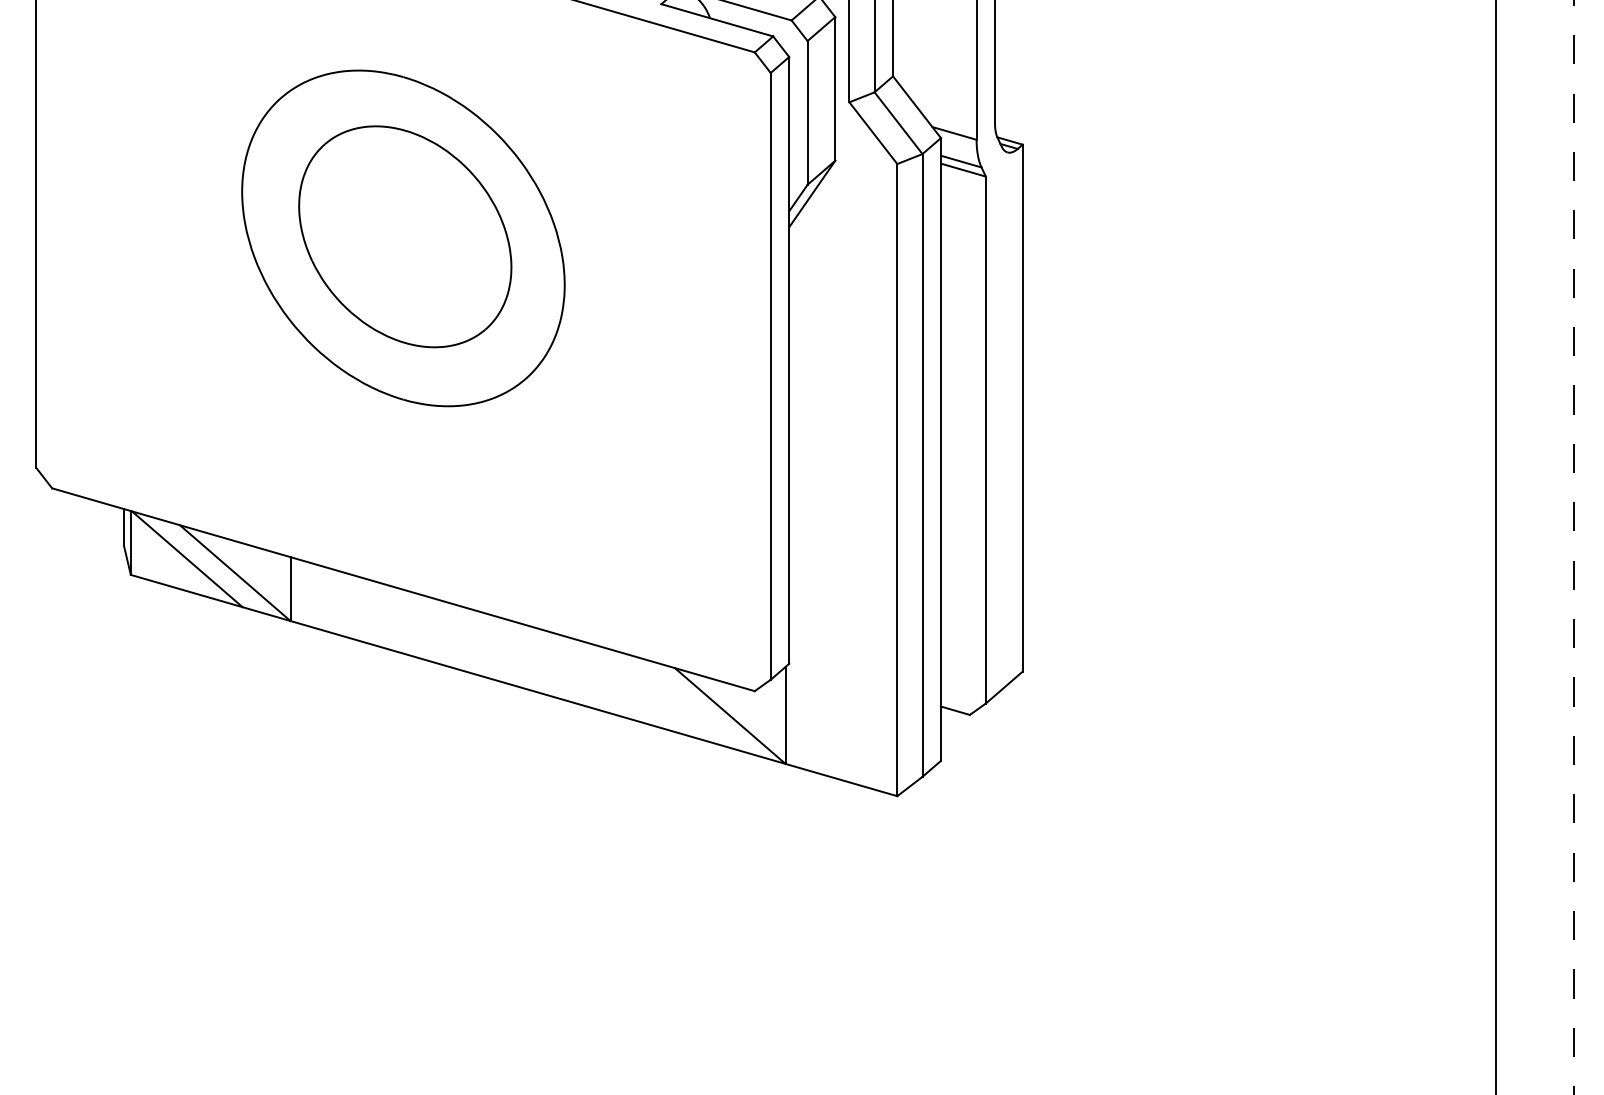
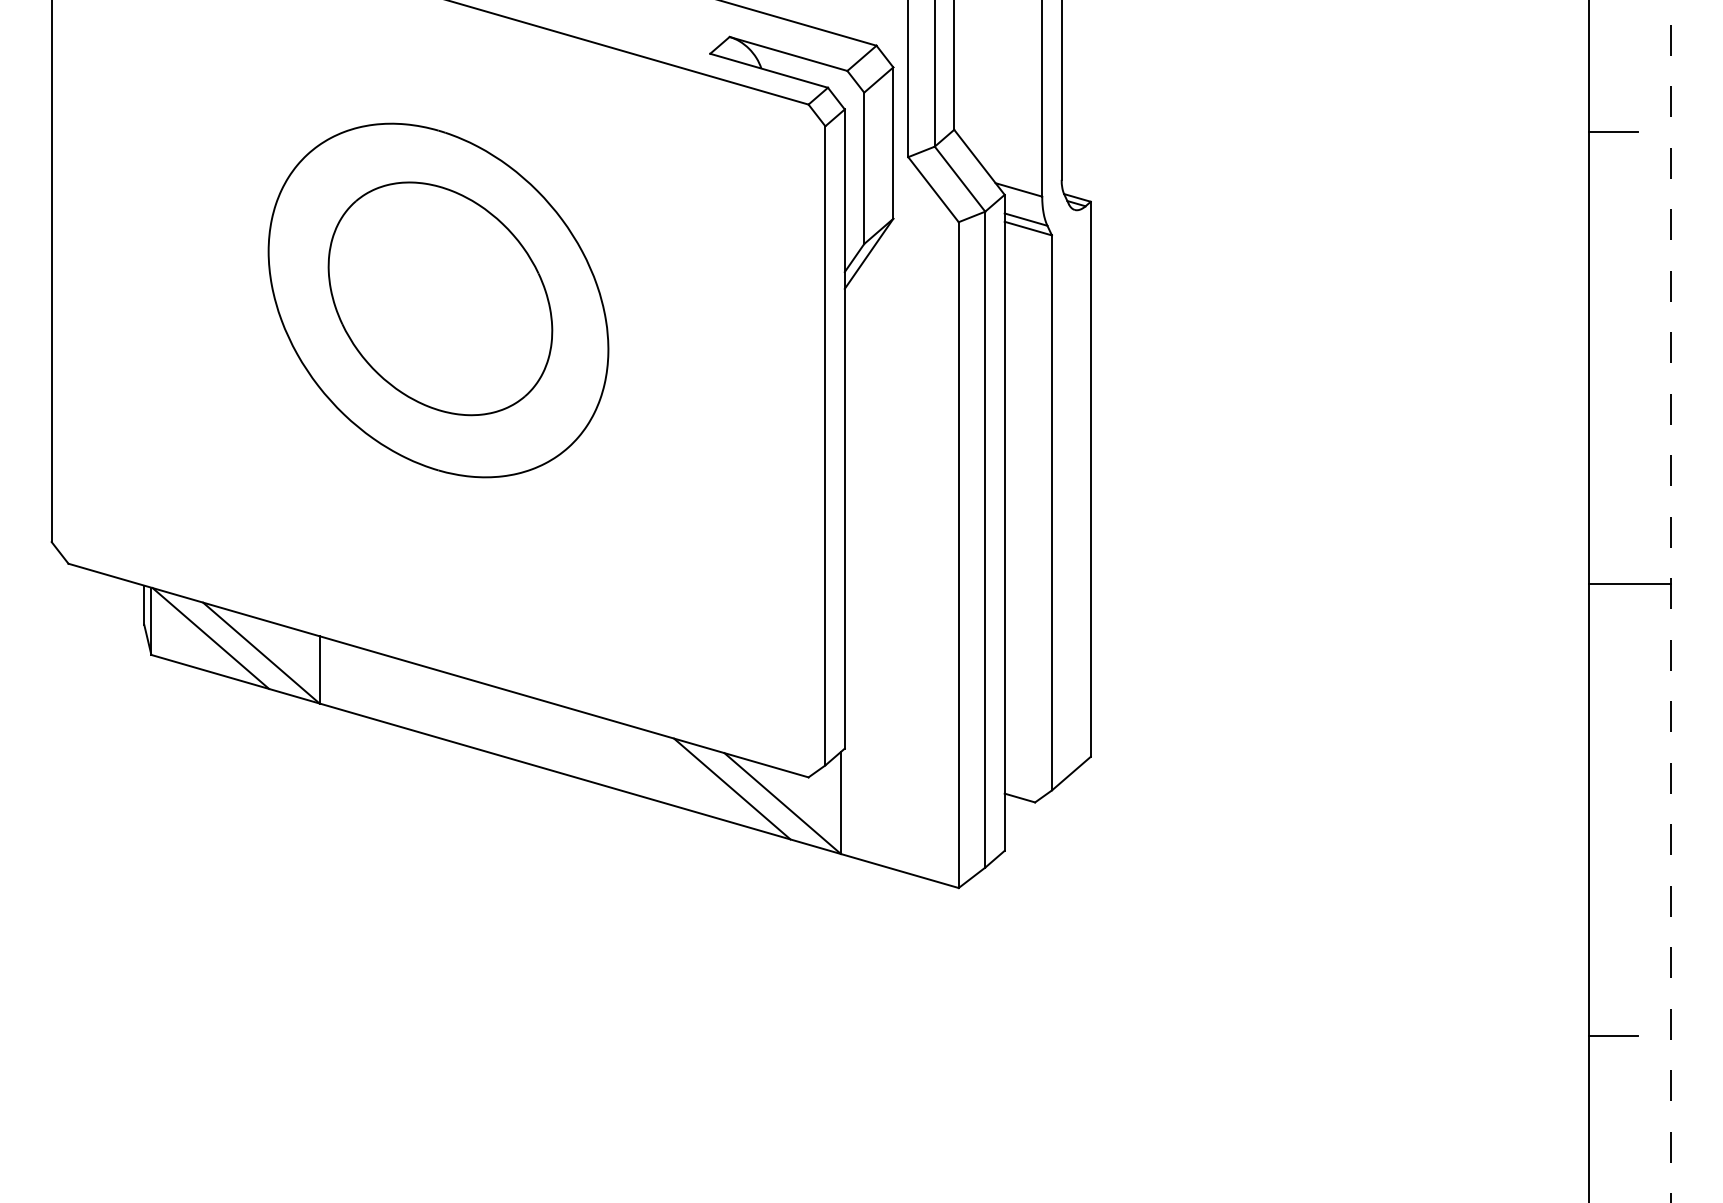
line: (1518, 77) -> (1613, 131), added
line: (1535, 507) -> (1630, 583), added
line: (682, 701) -> (732, 788), added
line: (1518, 937) -> (1613, 1036), added

